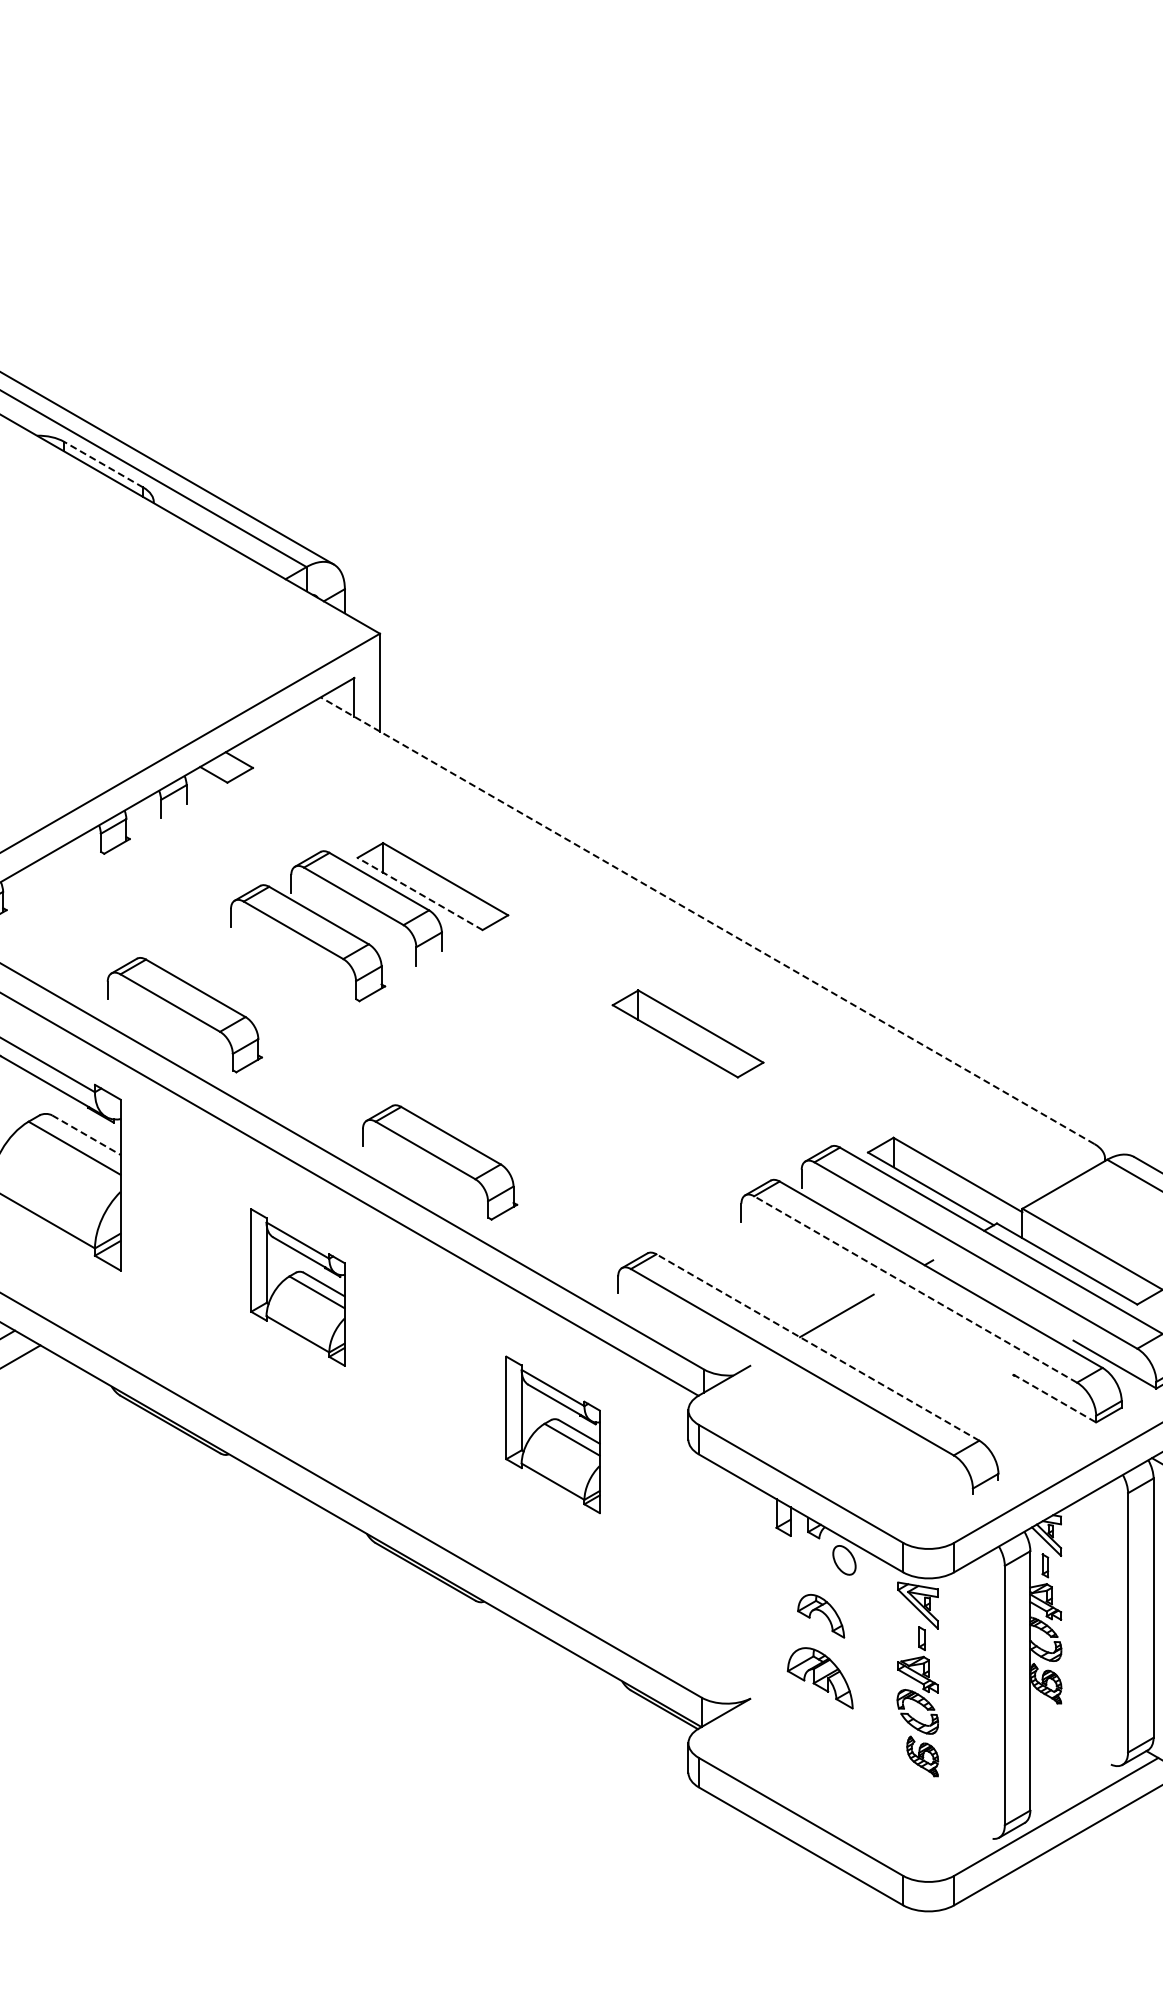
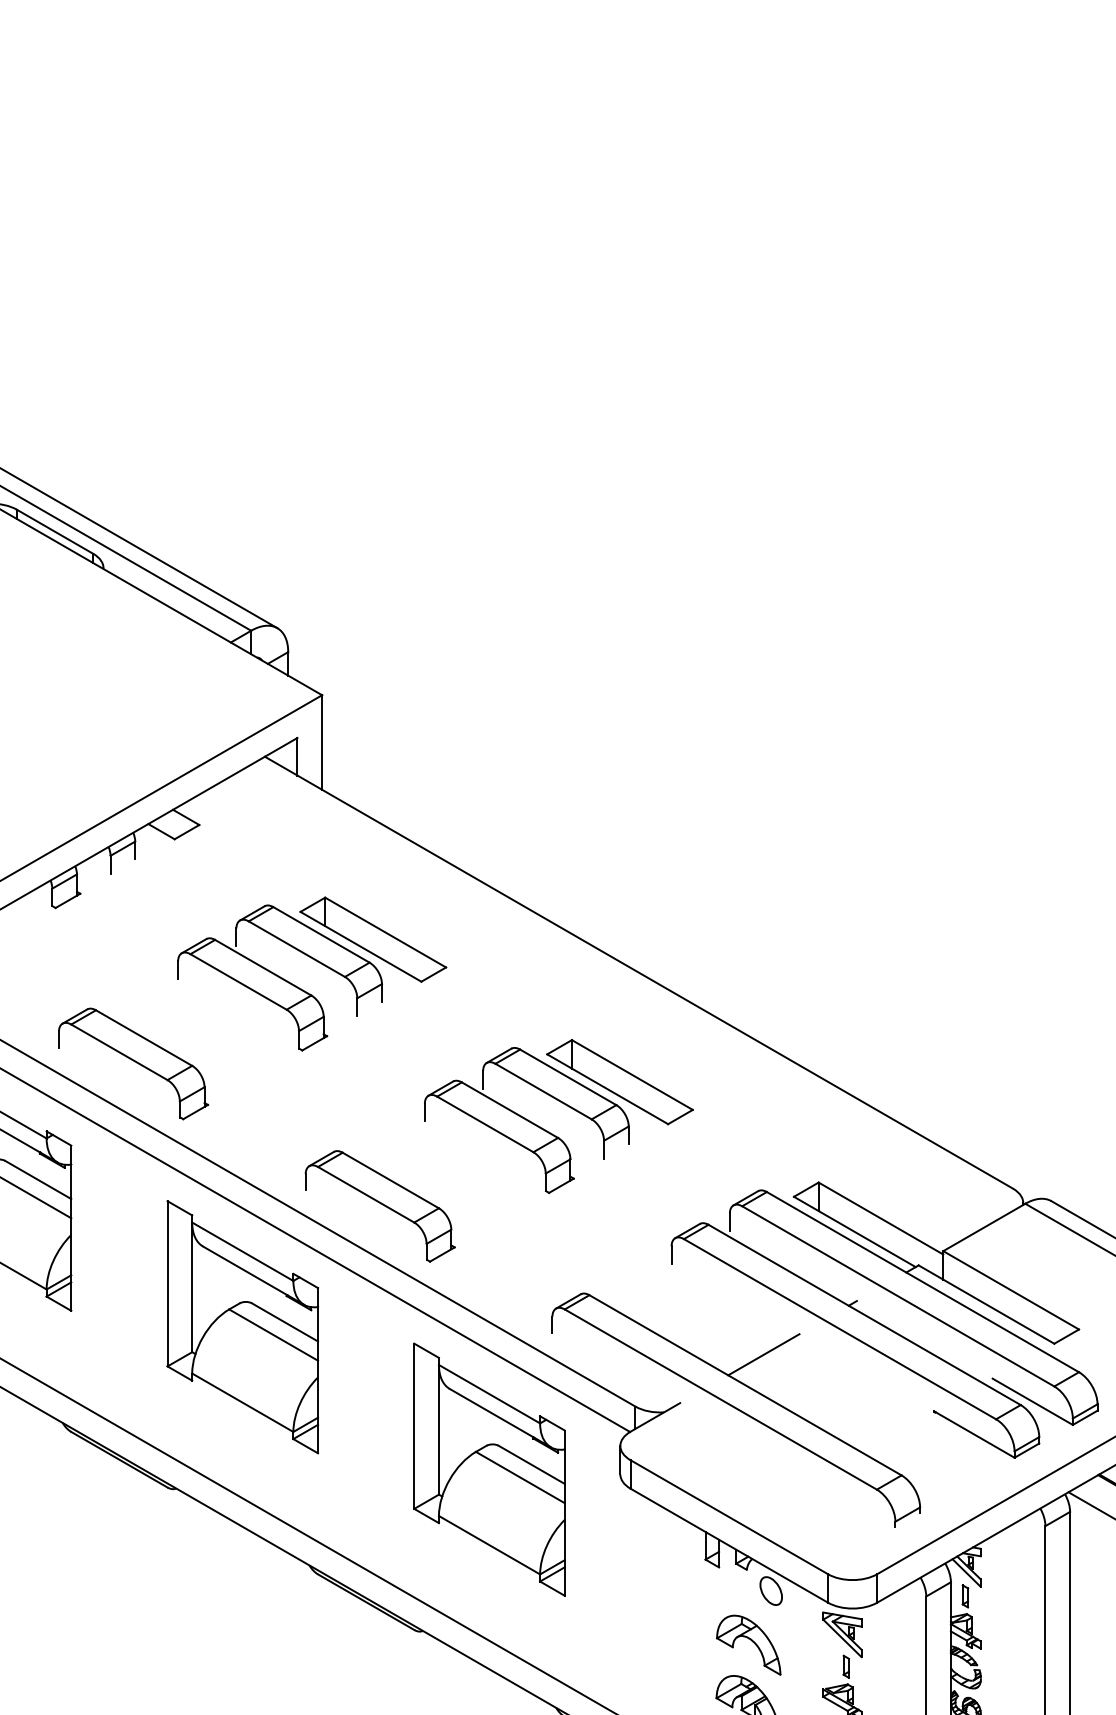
line: (103, 464) -> (54, 531), dashed -> solid
line: (419, 893) -> (360, 946), dashed -> solid
line: (707, 920) -> (638, 972), dashed -> solid
part: (591, 1073) -> (526, 1120), added
line: (86, 1135) -> (38, 1180), dashed -> solid
part: (297, 1287) -> (242, 1327), size x1.67
line: (915, 1289) -> (839, 1329), dashed -> solid
line: (817, 1347) -> (745, 1385), dashed -> solid
line: (1054, 1398) -> (974, 1434), dashed -> solid
part: (552, 1434) -> (488, 1469), size x1.67
part: (820, 1615) -> (748, 1644), size x1.43

